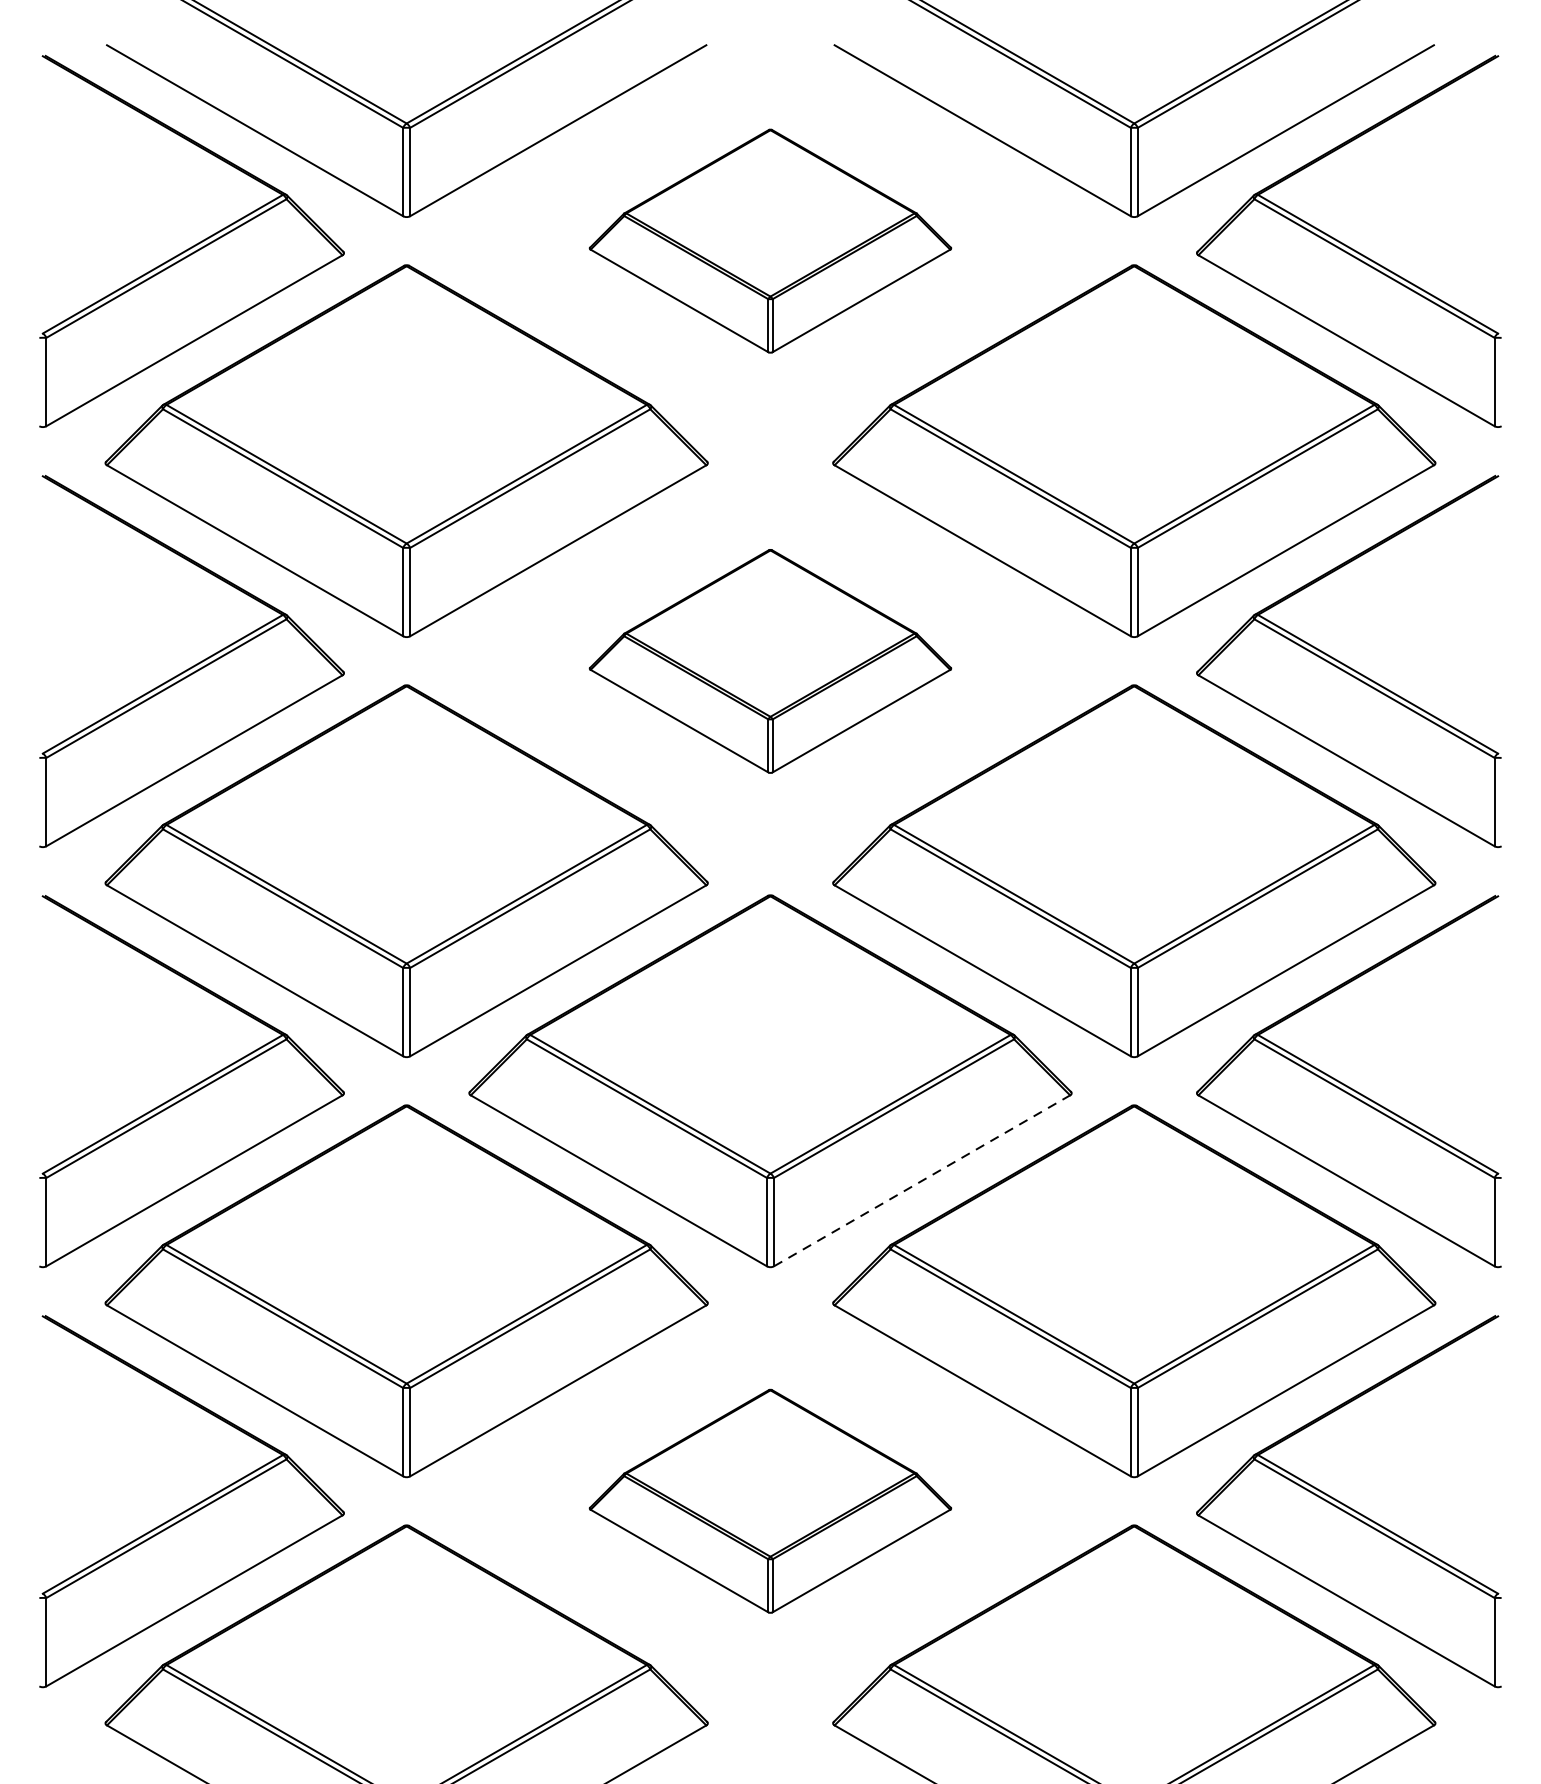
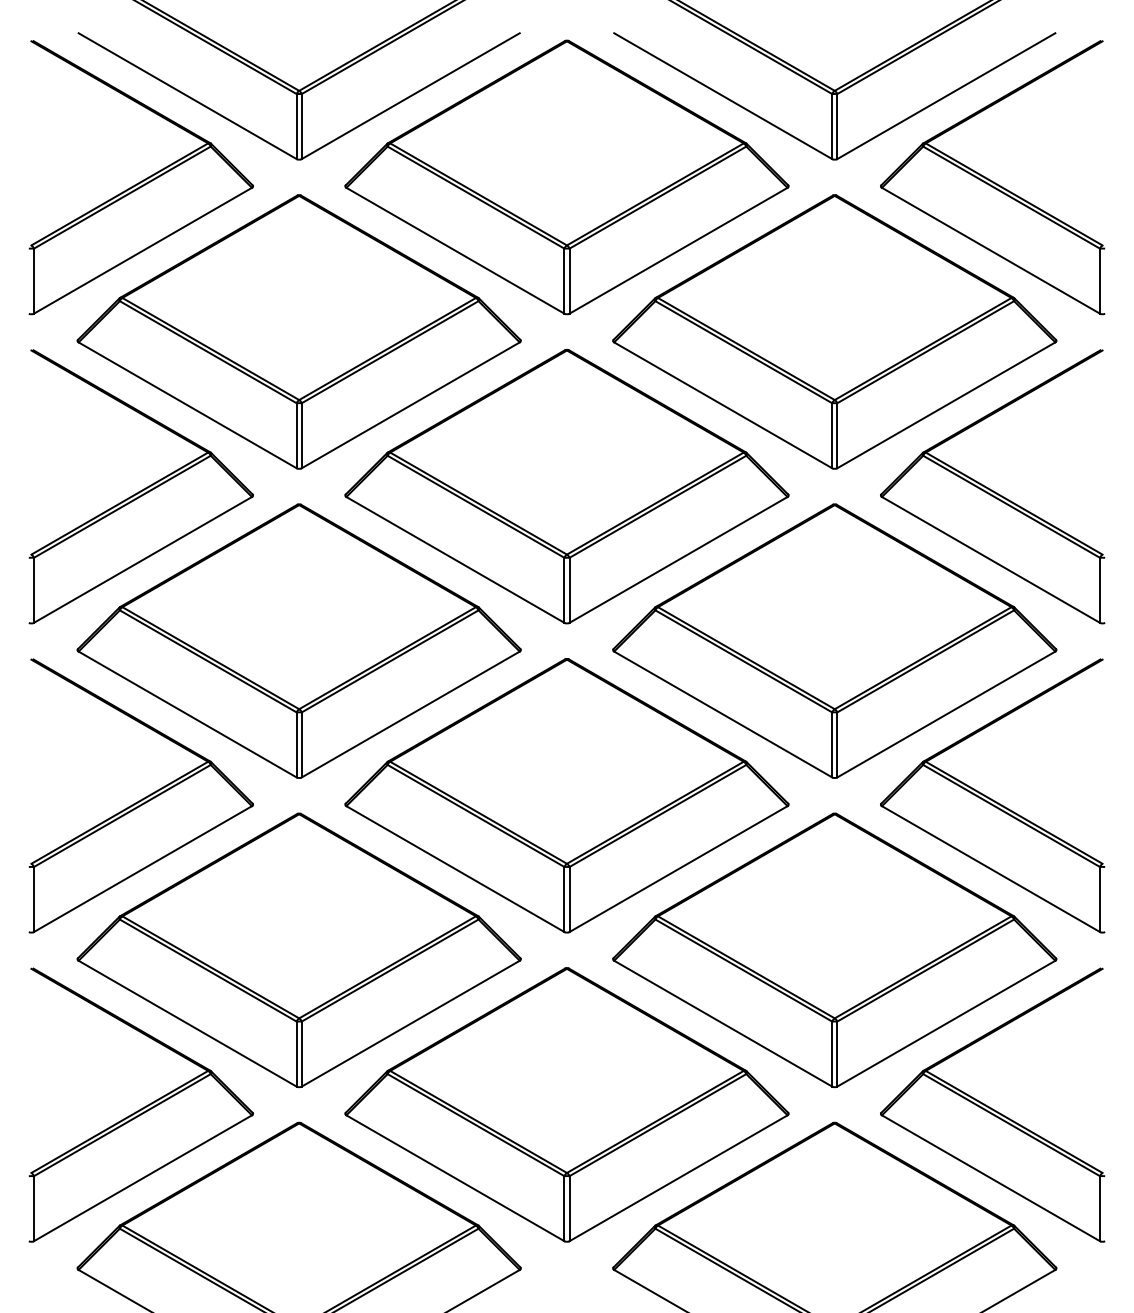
part: (769, 241) -> (566, 177), size x1.67
part: (769, 661) -> (566, 486), size x1.67
line: (921, 1181) -> (678, 869), dashed -> solid
part: (769, 1500) -> (566, 1104), size x1.67

